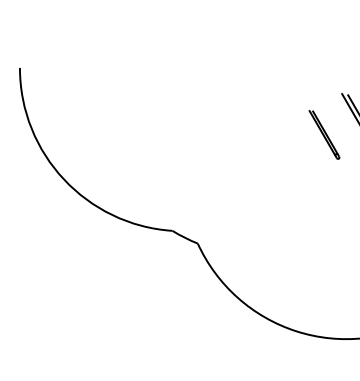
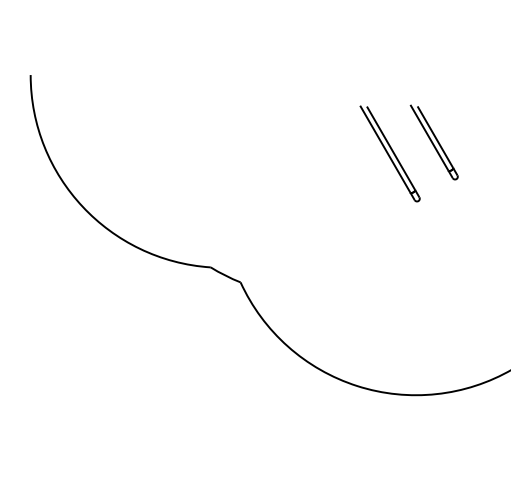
part: (323, 134) -> (389, 153), size x1.67

